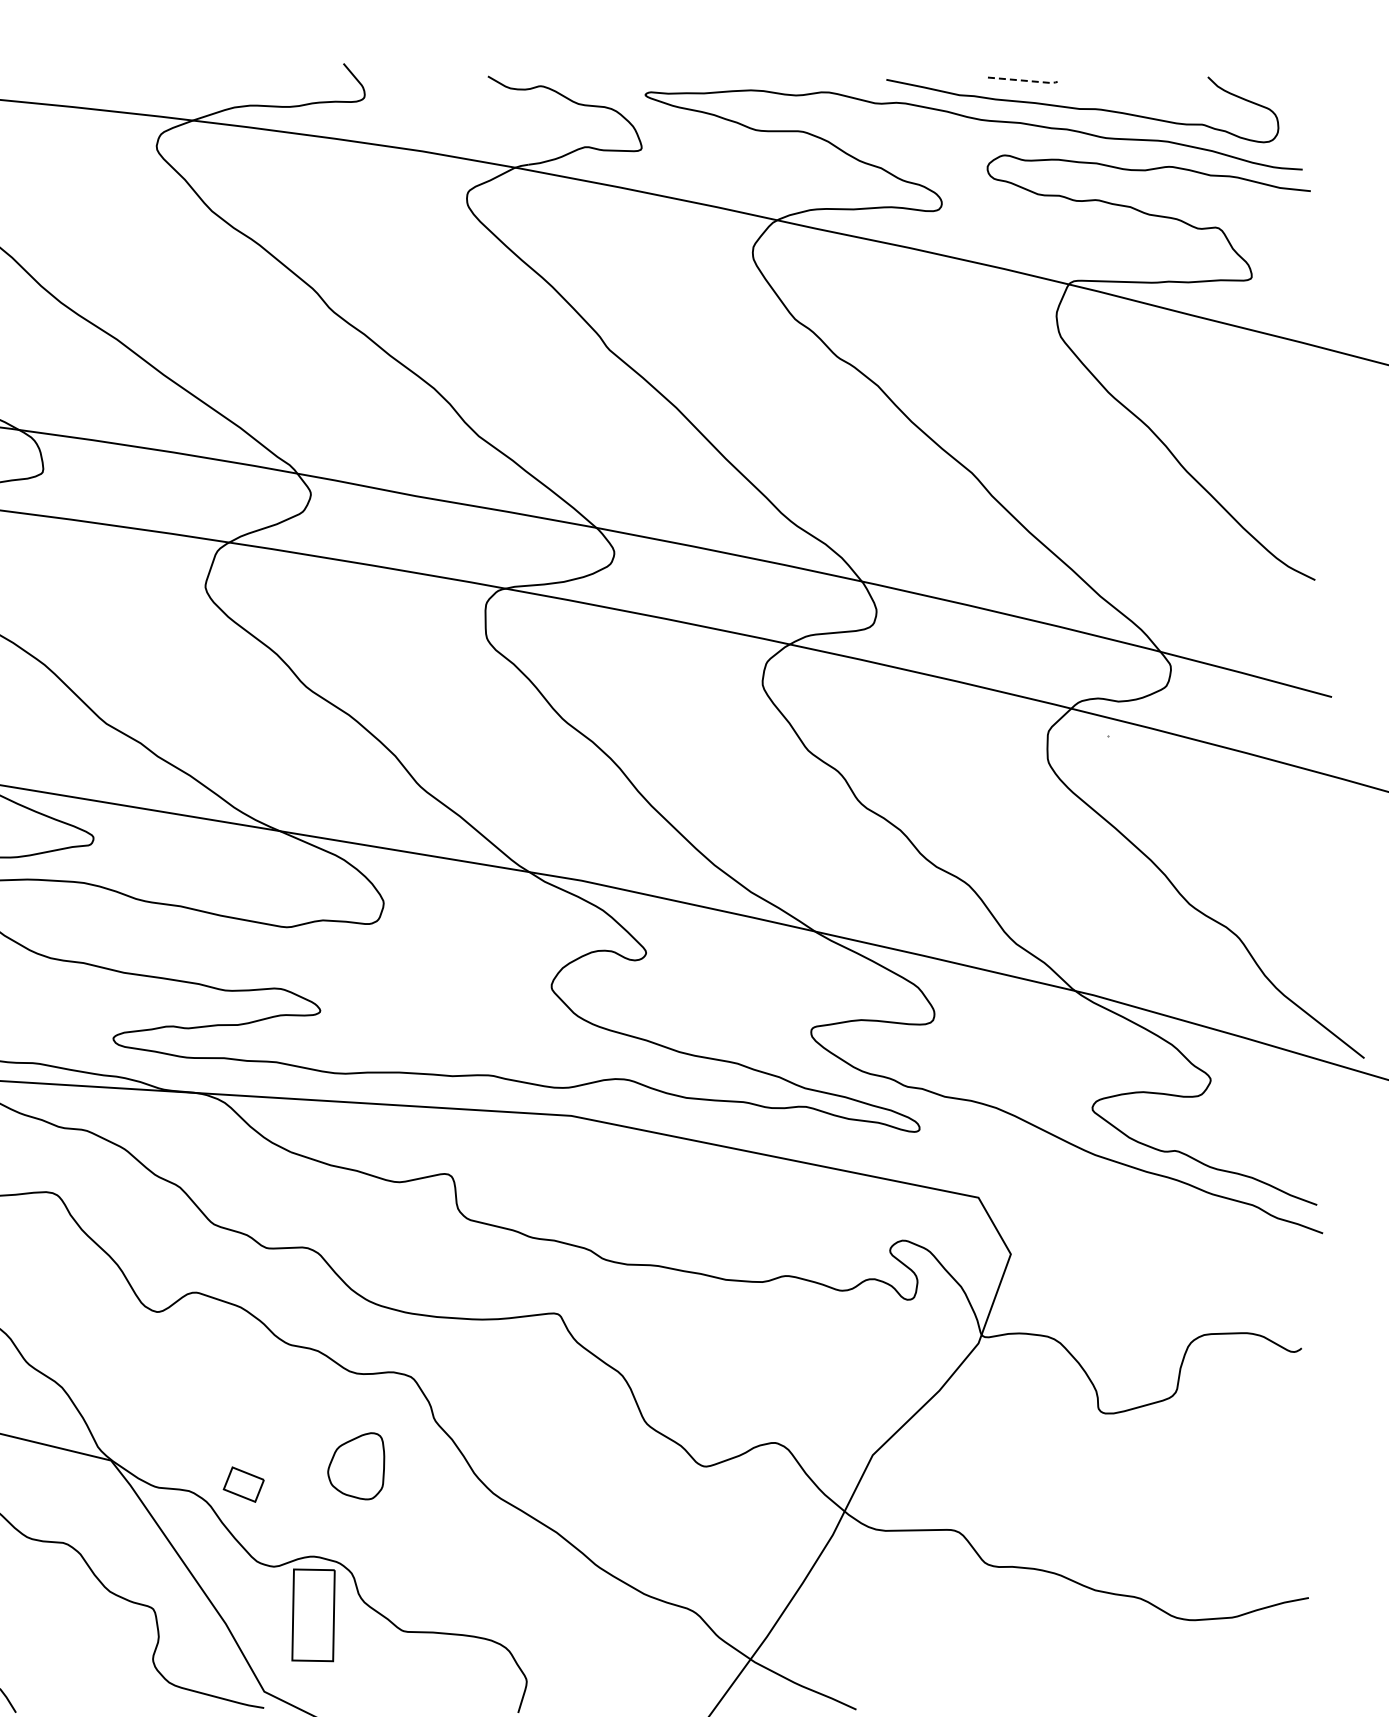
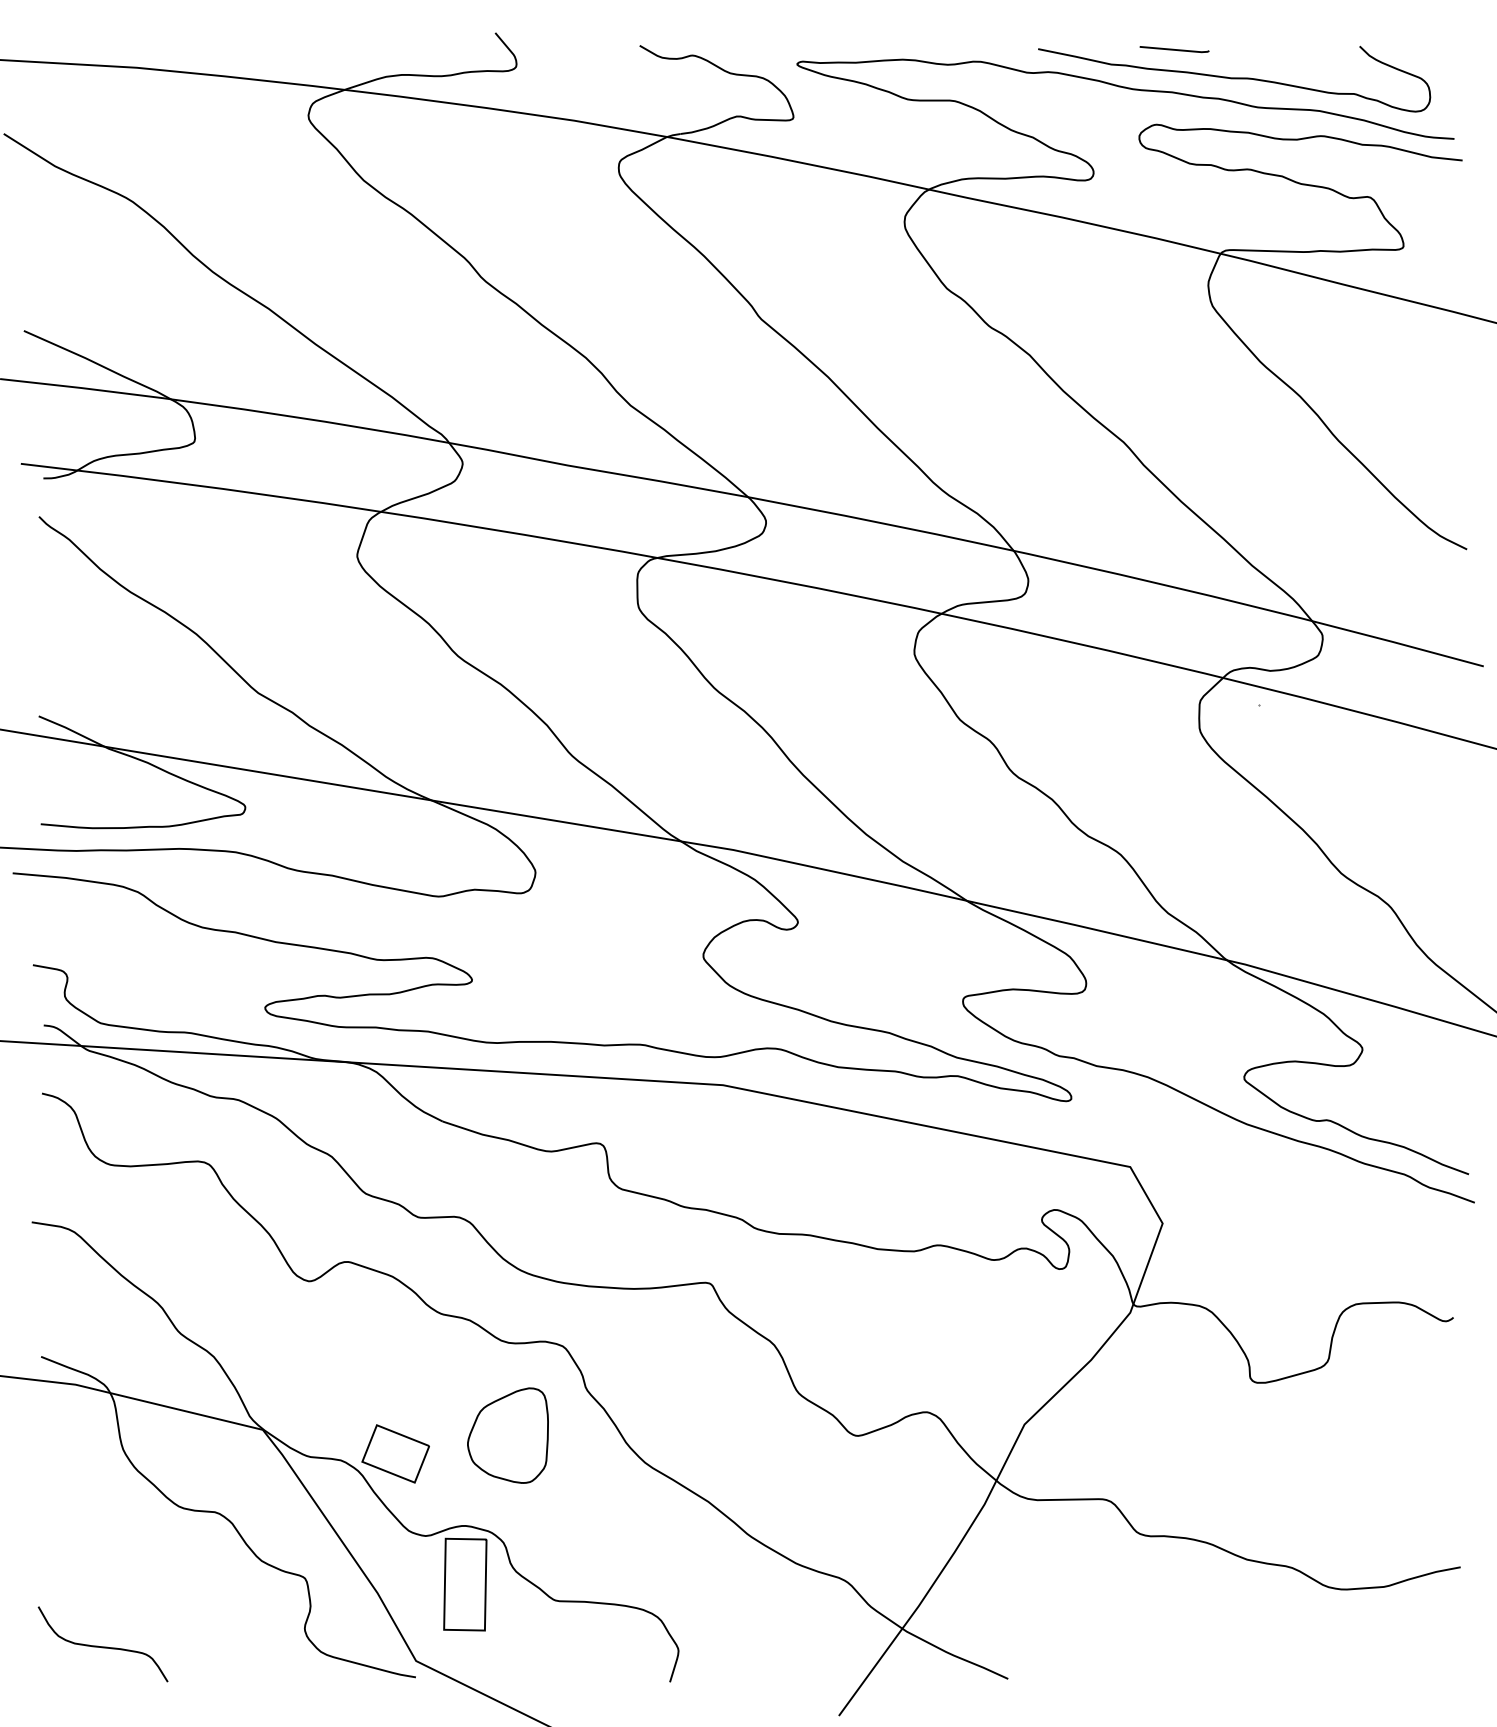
line: (1024, 81) -> (1176, 50), dashed -> solid
part: (355, 1466) -> (507, 1435), size x1.43
part: (243, 1484) -> (395, 1453), size x1.67

